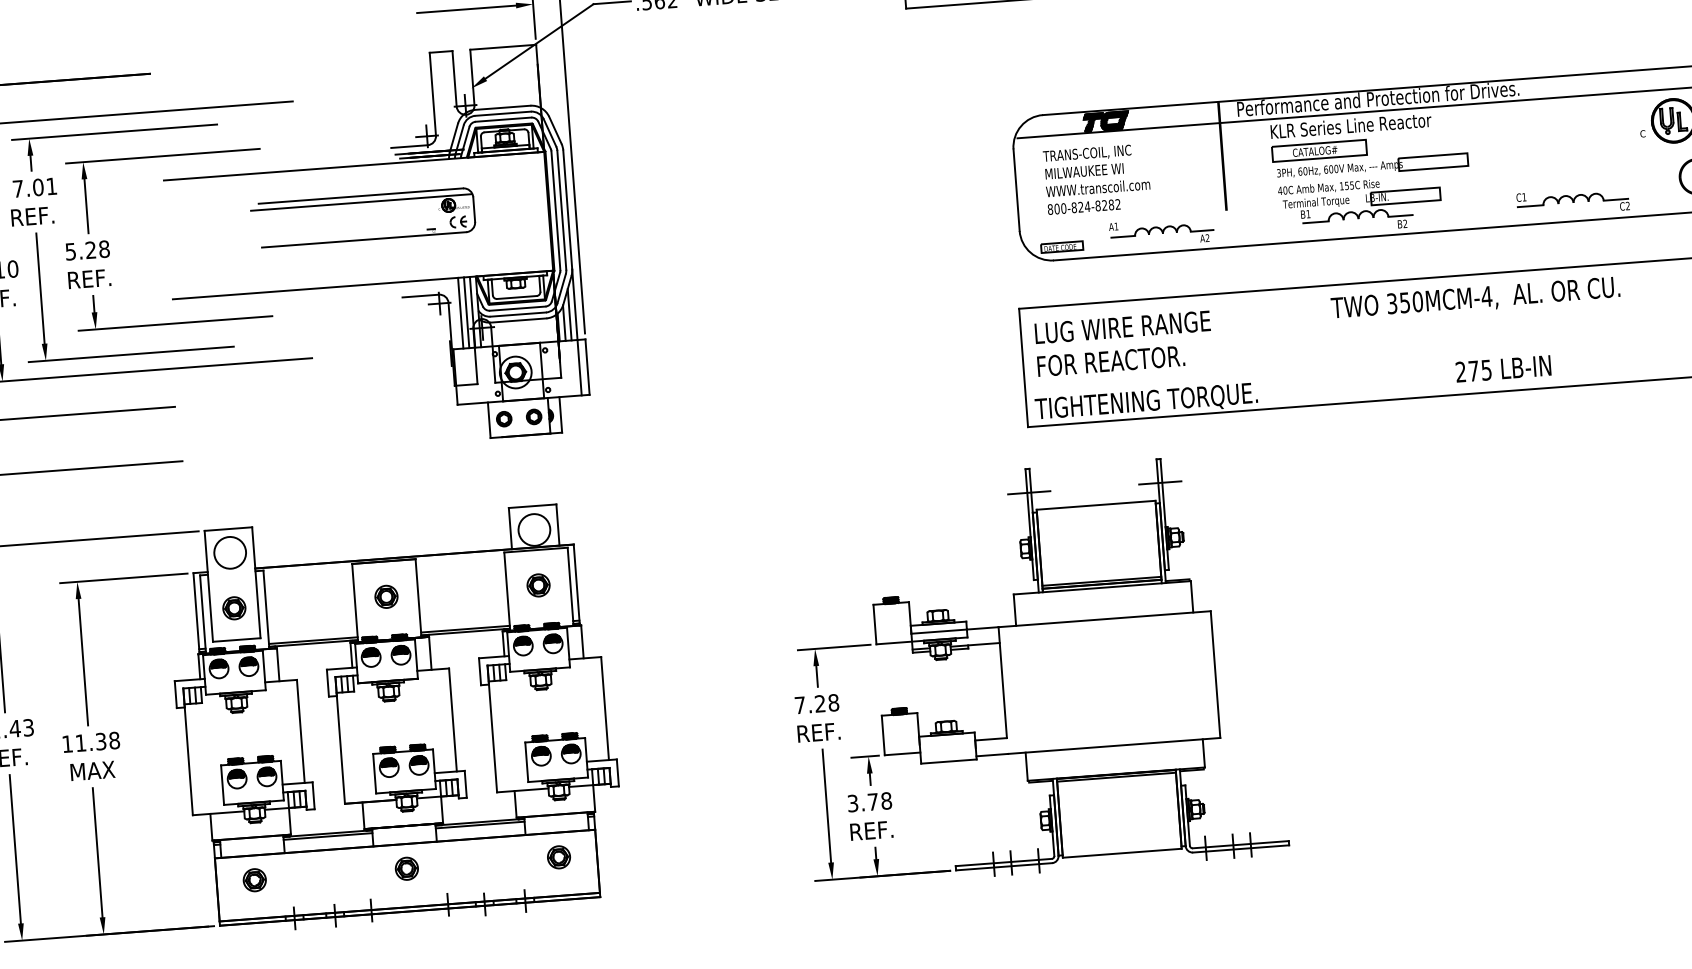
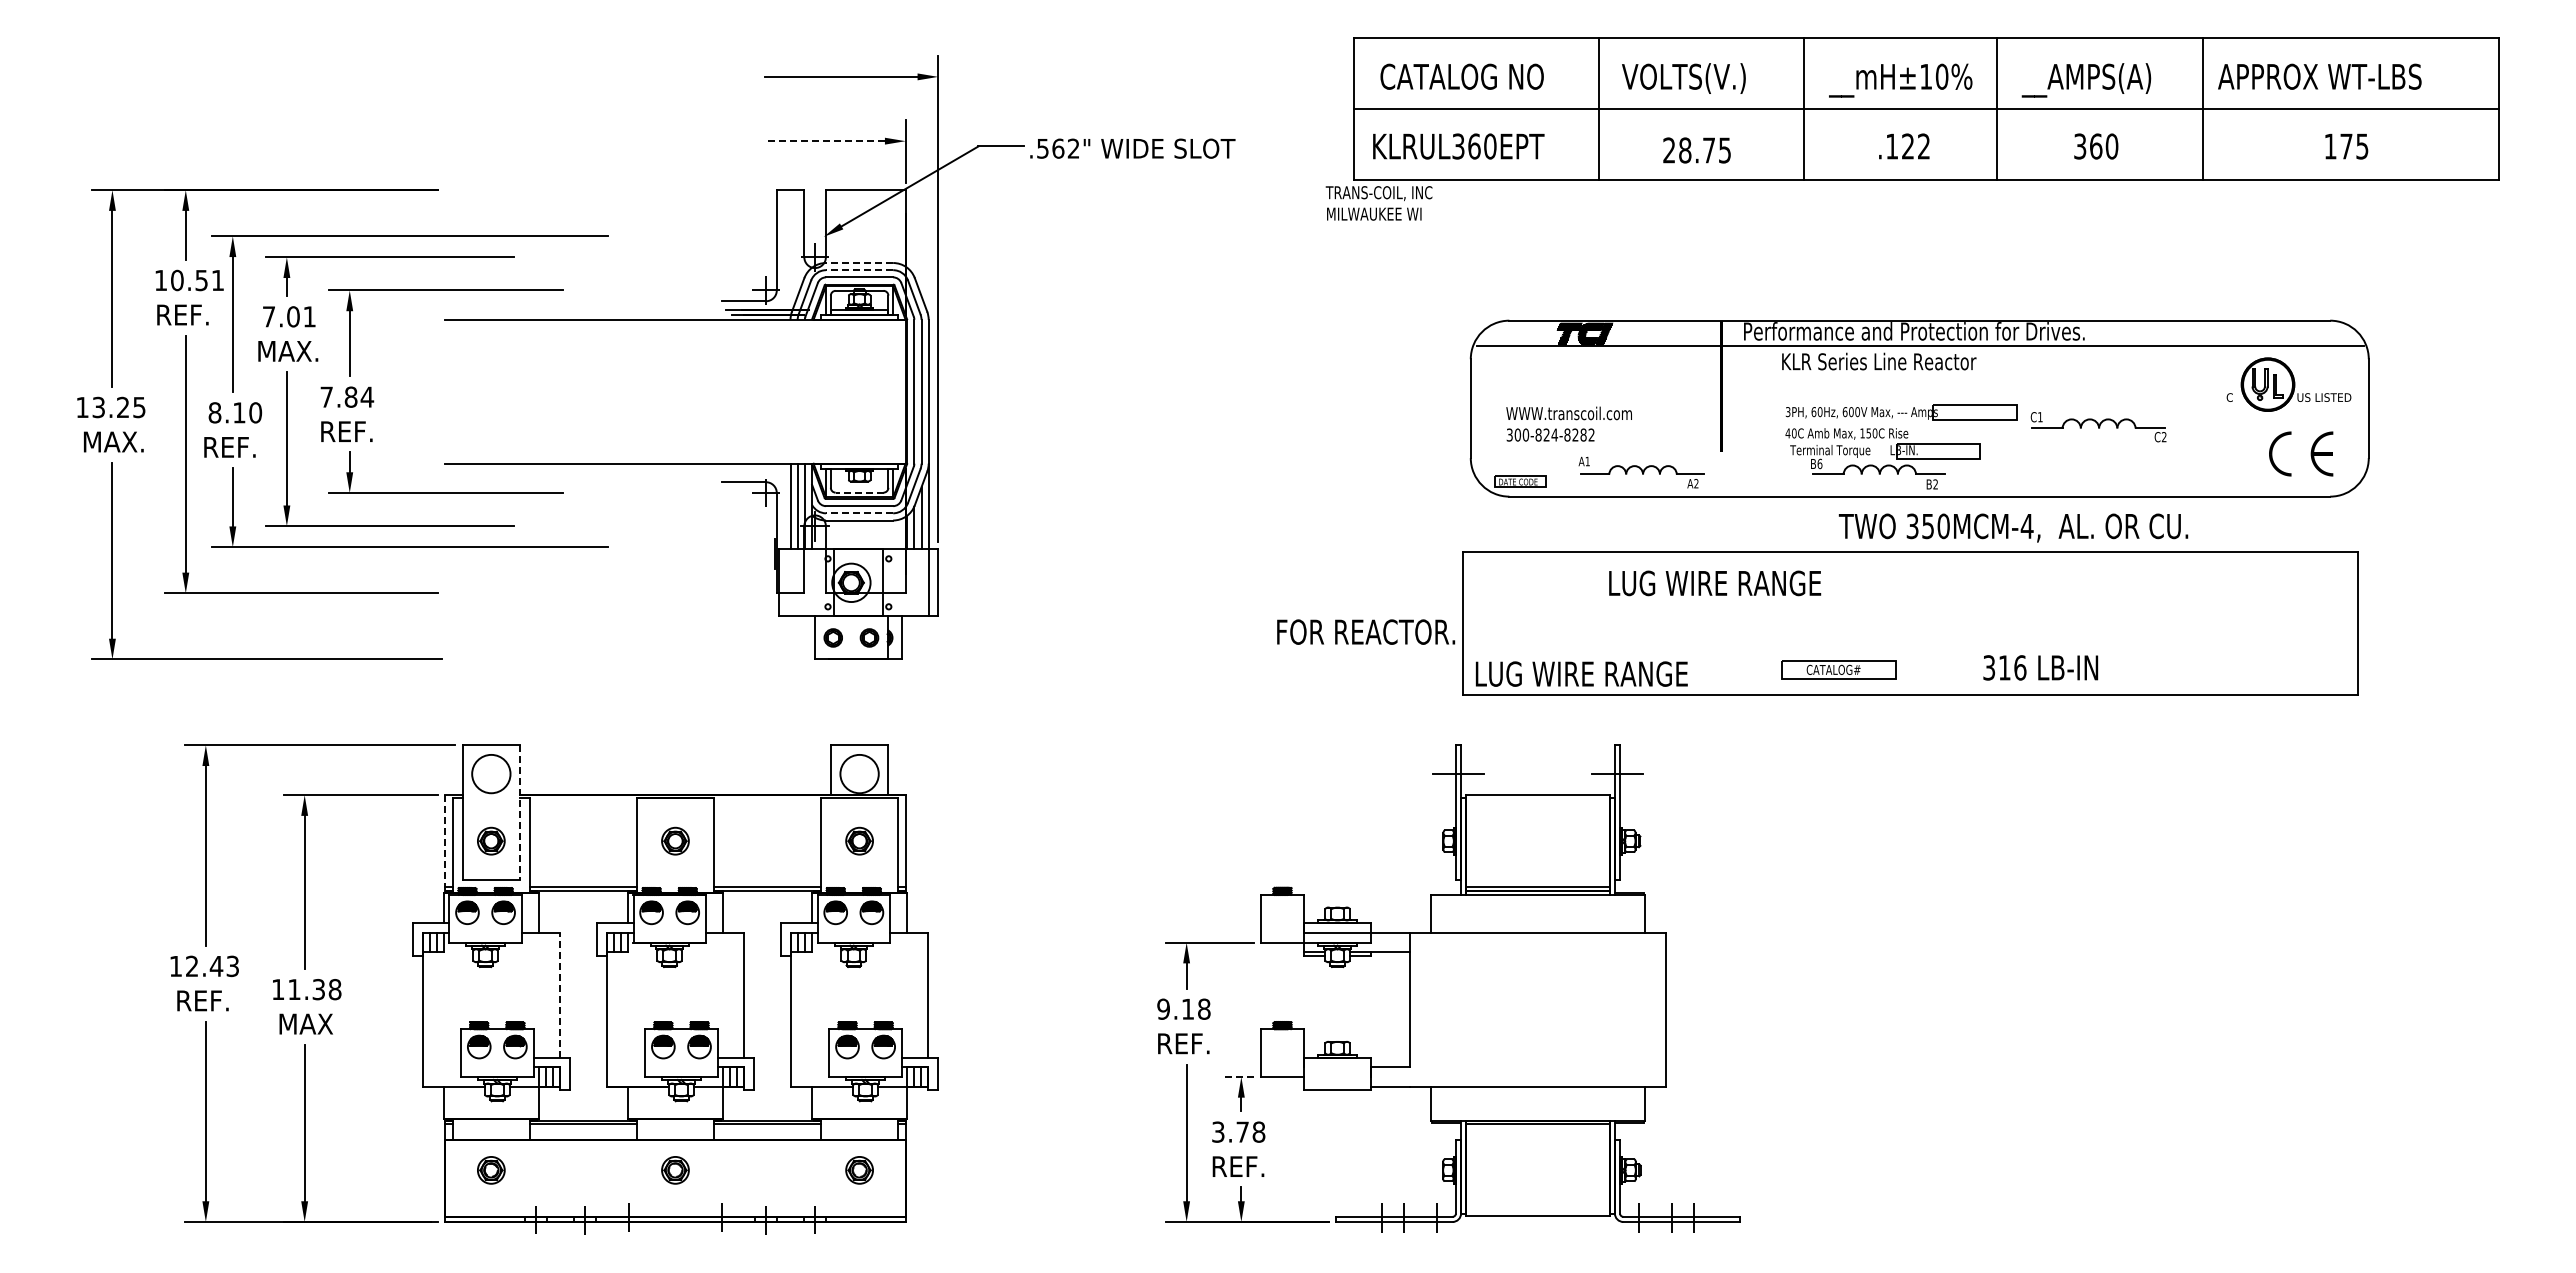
line: (466, 9) -> (825, 141), solid -> dashed
line: (502, 108) -> (859, 263), solid -> dashed
line: (503, 114) -> (859, 270), solid -> dashed
part: (1319, 150) -> (1838, 669), moved
text: (1087, 162) -> (1378, 203), moved
text: (1351, 185) -> (1874, 433), 155C -> 150C
part: (361, 202) -> (681, 364), removed
part: (1573, 202) -> (2098, 427), moved
text: (1050, 209) -> (1509, 434), 800-824-8282 -> 300-824-8282
text: (1308, 213) -> (1819, 463), B1 -> B6
text: (37, 216) -> (289, 351), REF. -> MAX.
text: (87, 249) -> (347, 396), 5.28 -> 7.84
line: (516, 297) -> (859, 492), solid -> dashed
text: (1475, 298) -> (2013, 527), moved
line: (518, 314) -> (859, 513), solid -> dashed
text: (1123, 327) -> (1715, 583), moved
text: (1111, 360) -> (1366, 631), moved
text: (1473, 370) -> (2004, 667), 275 -> 316
text: (1146, 402) -> (1607, 675), TIGHTENING TORQUE. -> LUG WIRE RANGE
line: (256, 582) -> (520, 812), solid -> dashed
line: (196, 612) -> (445, 842), solid -> dashed
text: (809, 704) -> (1175, 1008), 7.28 -> 9.18
line: (301, 730) -> (560, 994), solid -> dashed
line: (865, 756) -> (1237, 1076), solid -> dashed

